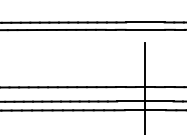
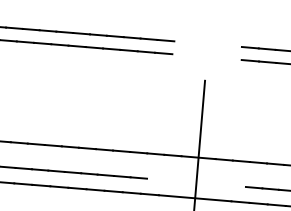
line: (145, 22) -> (208, 44), removed
line: (145, 29) -> (207, 56), removed
line: (145, 101) -> (196, 182), removed

